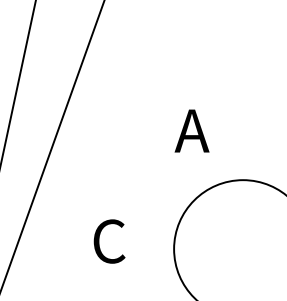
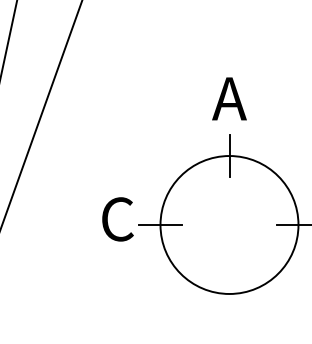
text: (192, 130) -> (229, 98), moved
line: (243, 179) -> (229, 155), added
text: (109, 241) -> (117, 219), moved
line: (174, 249) -> (160, 225), added

